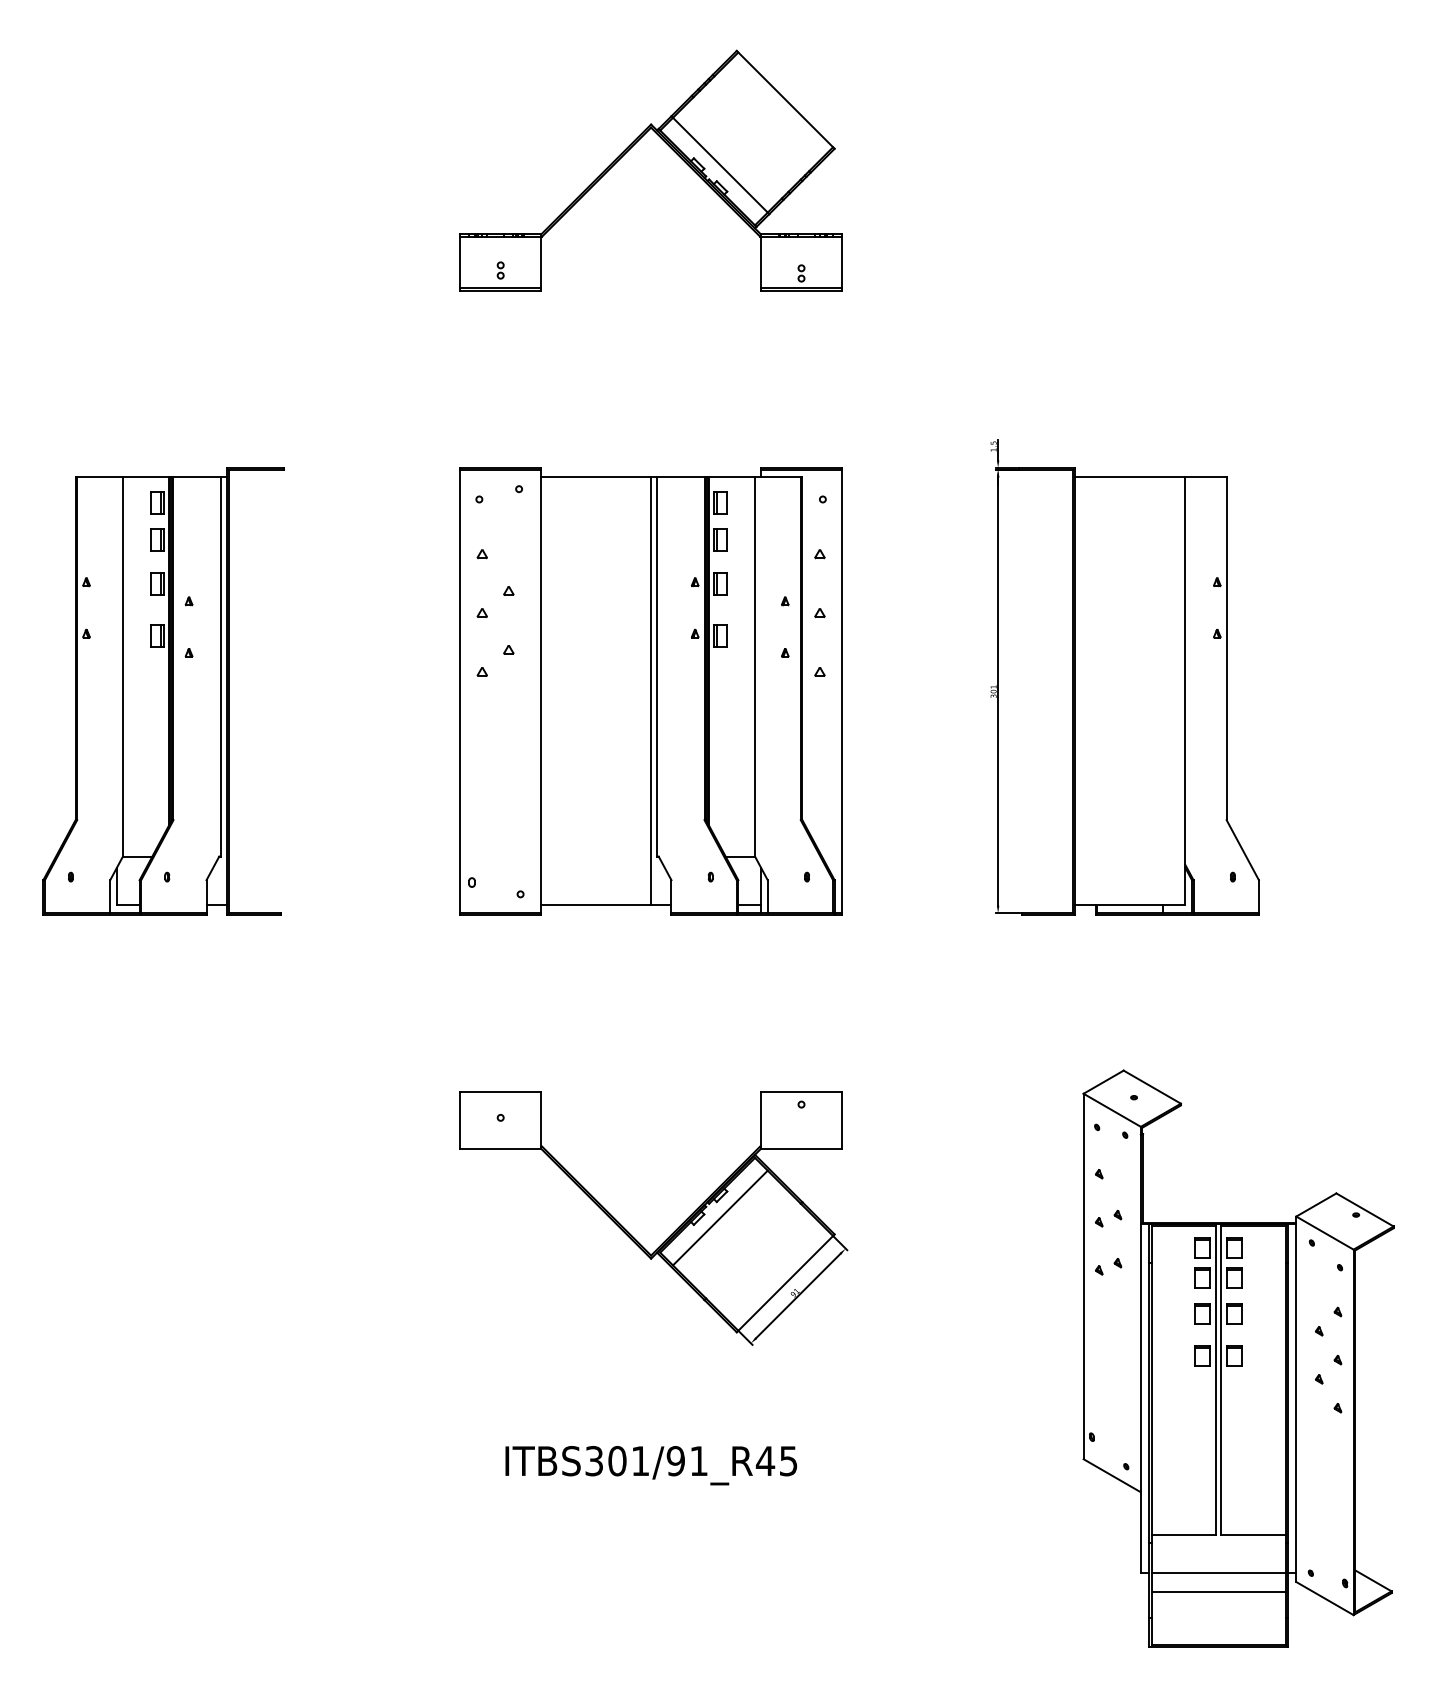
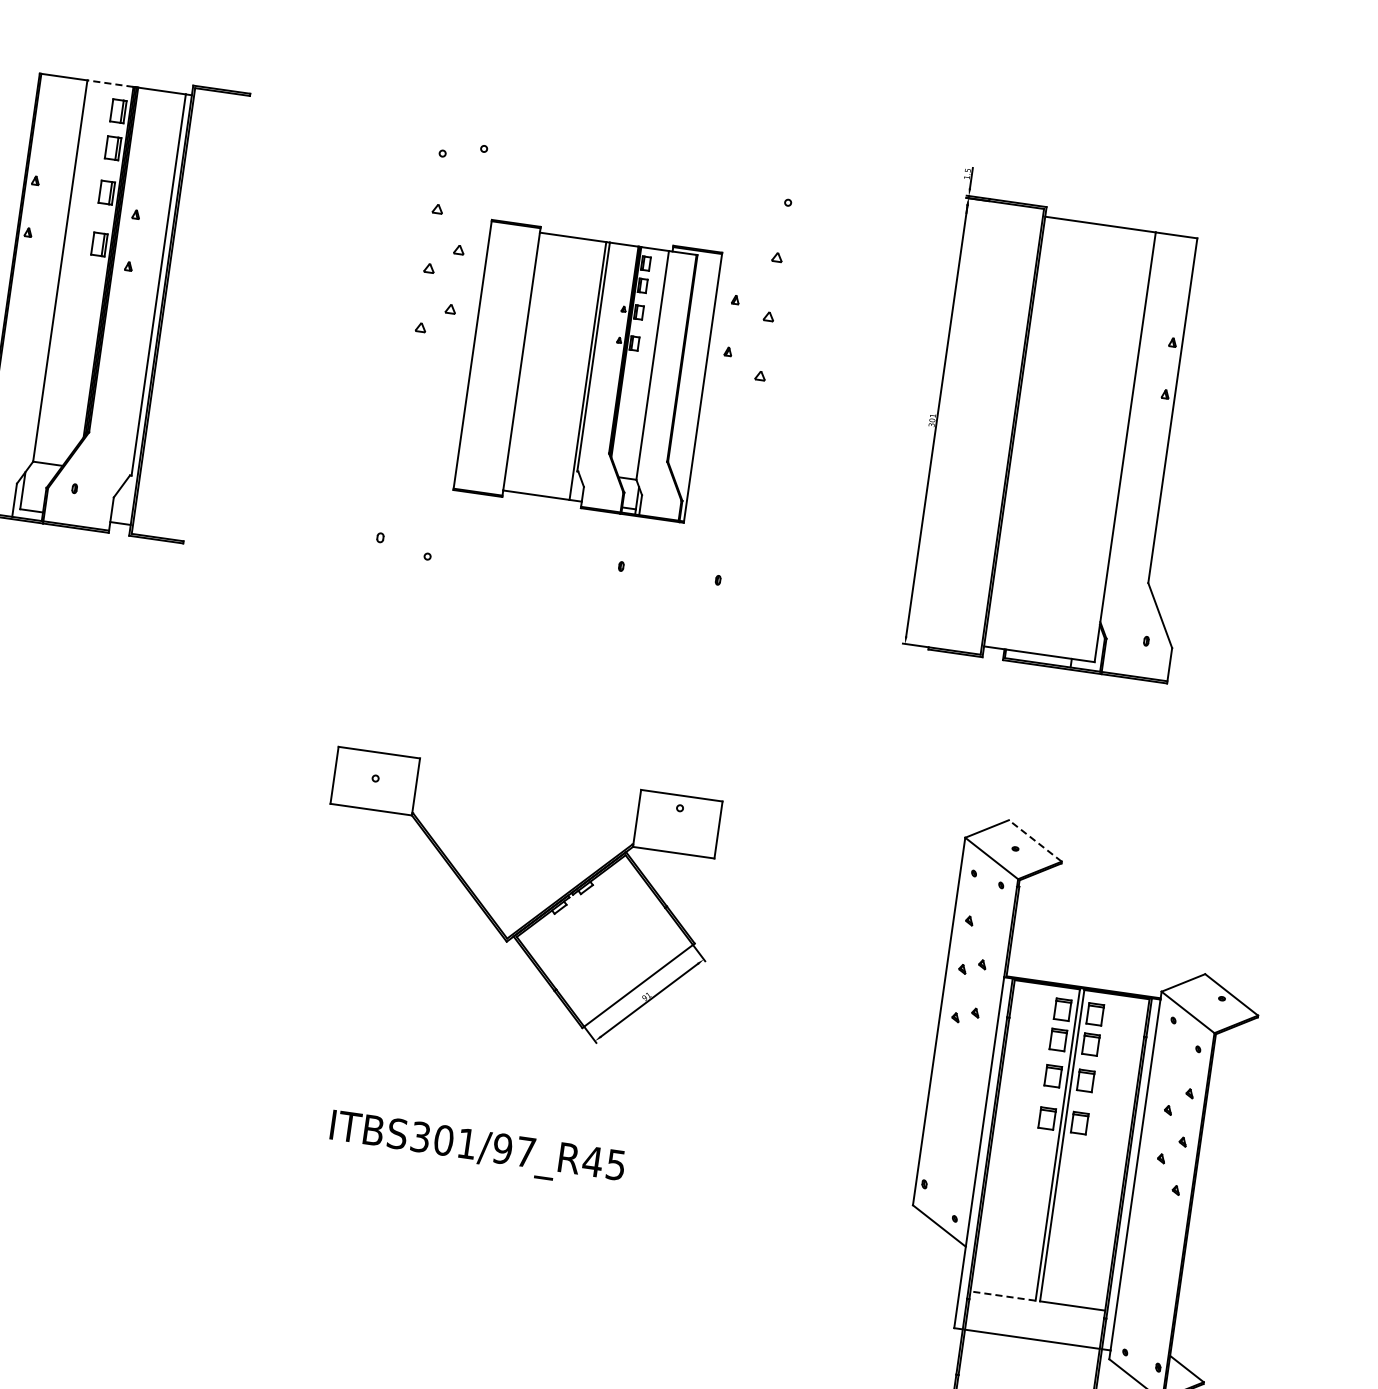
line: (145, 477) -> (110, 83), solid -> dashed
part: (650, 691) -> (587, 371), size x0.6
line: (1151, 1086) -> (1034, 840), solid -> dashed
line: (720, 1217) -> (582, 910), removed
text: (698, 1460) -> (525, 1151), ITBS301/91_R45 -> ITBS301/97_R45
line: (1183, 1535) -> (1002, 1296), solid -> dashed
line: (1218, 1591) -> (1029, 1357), removed

